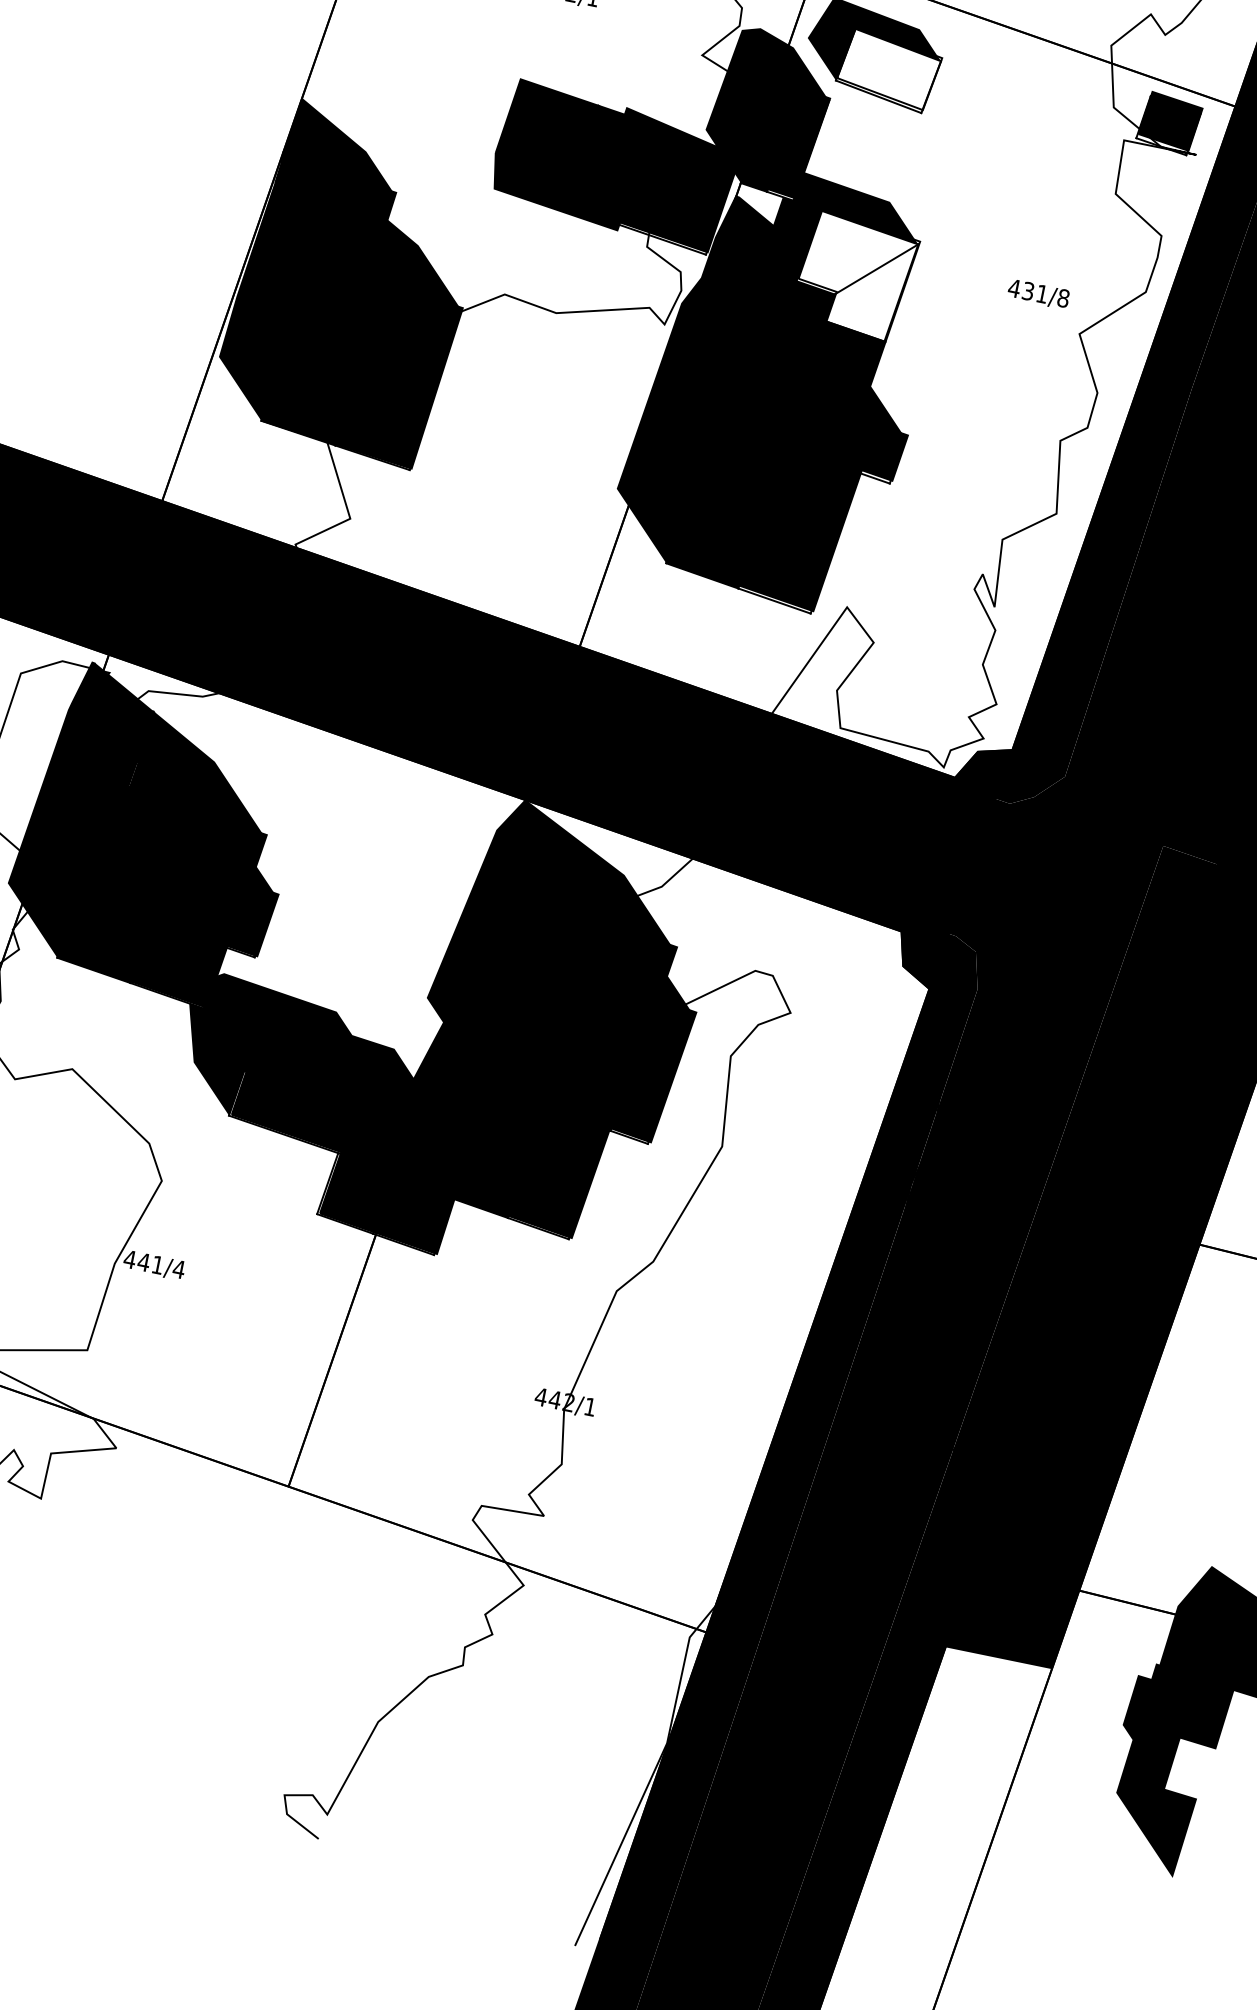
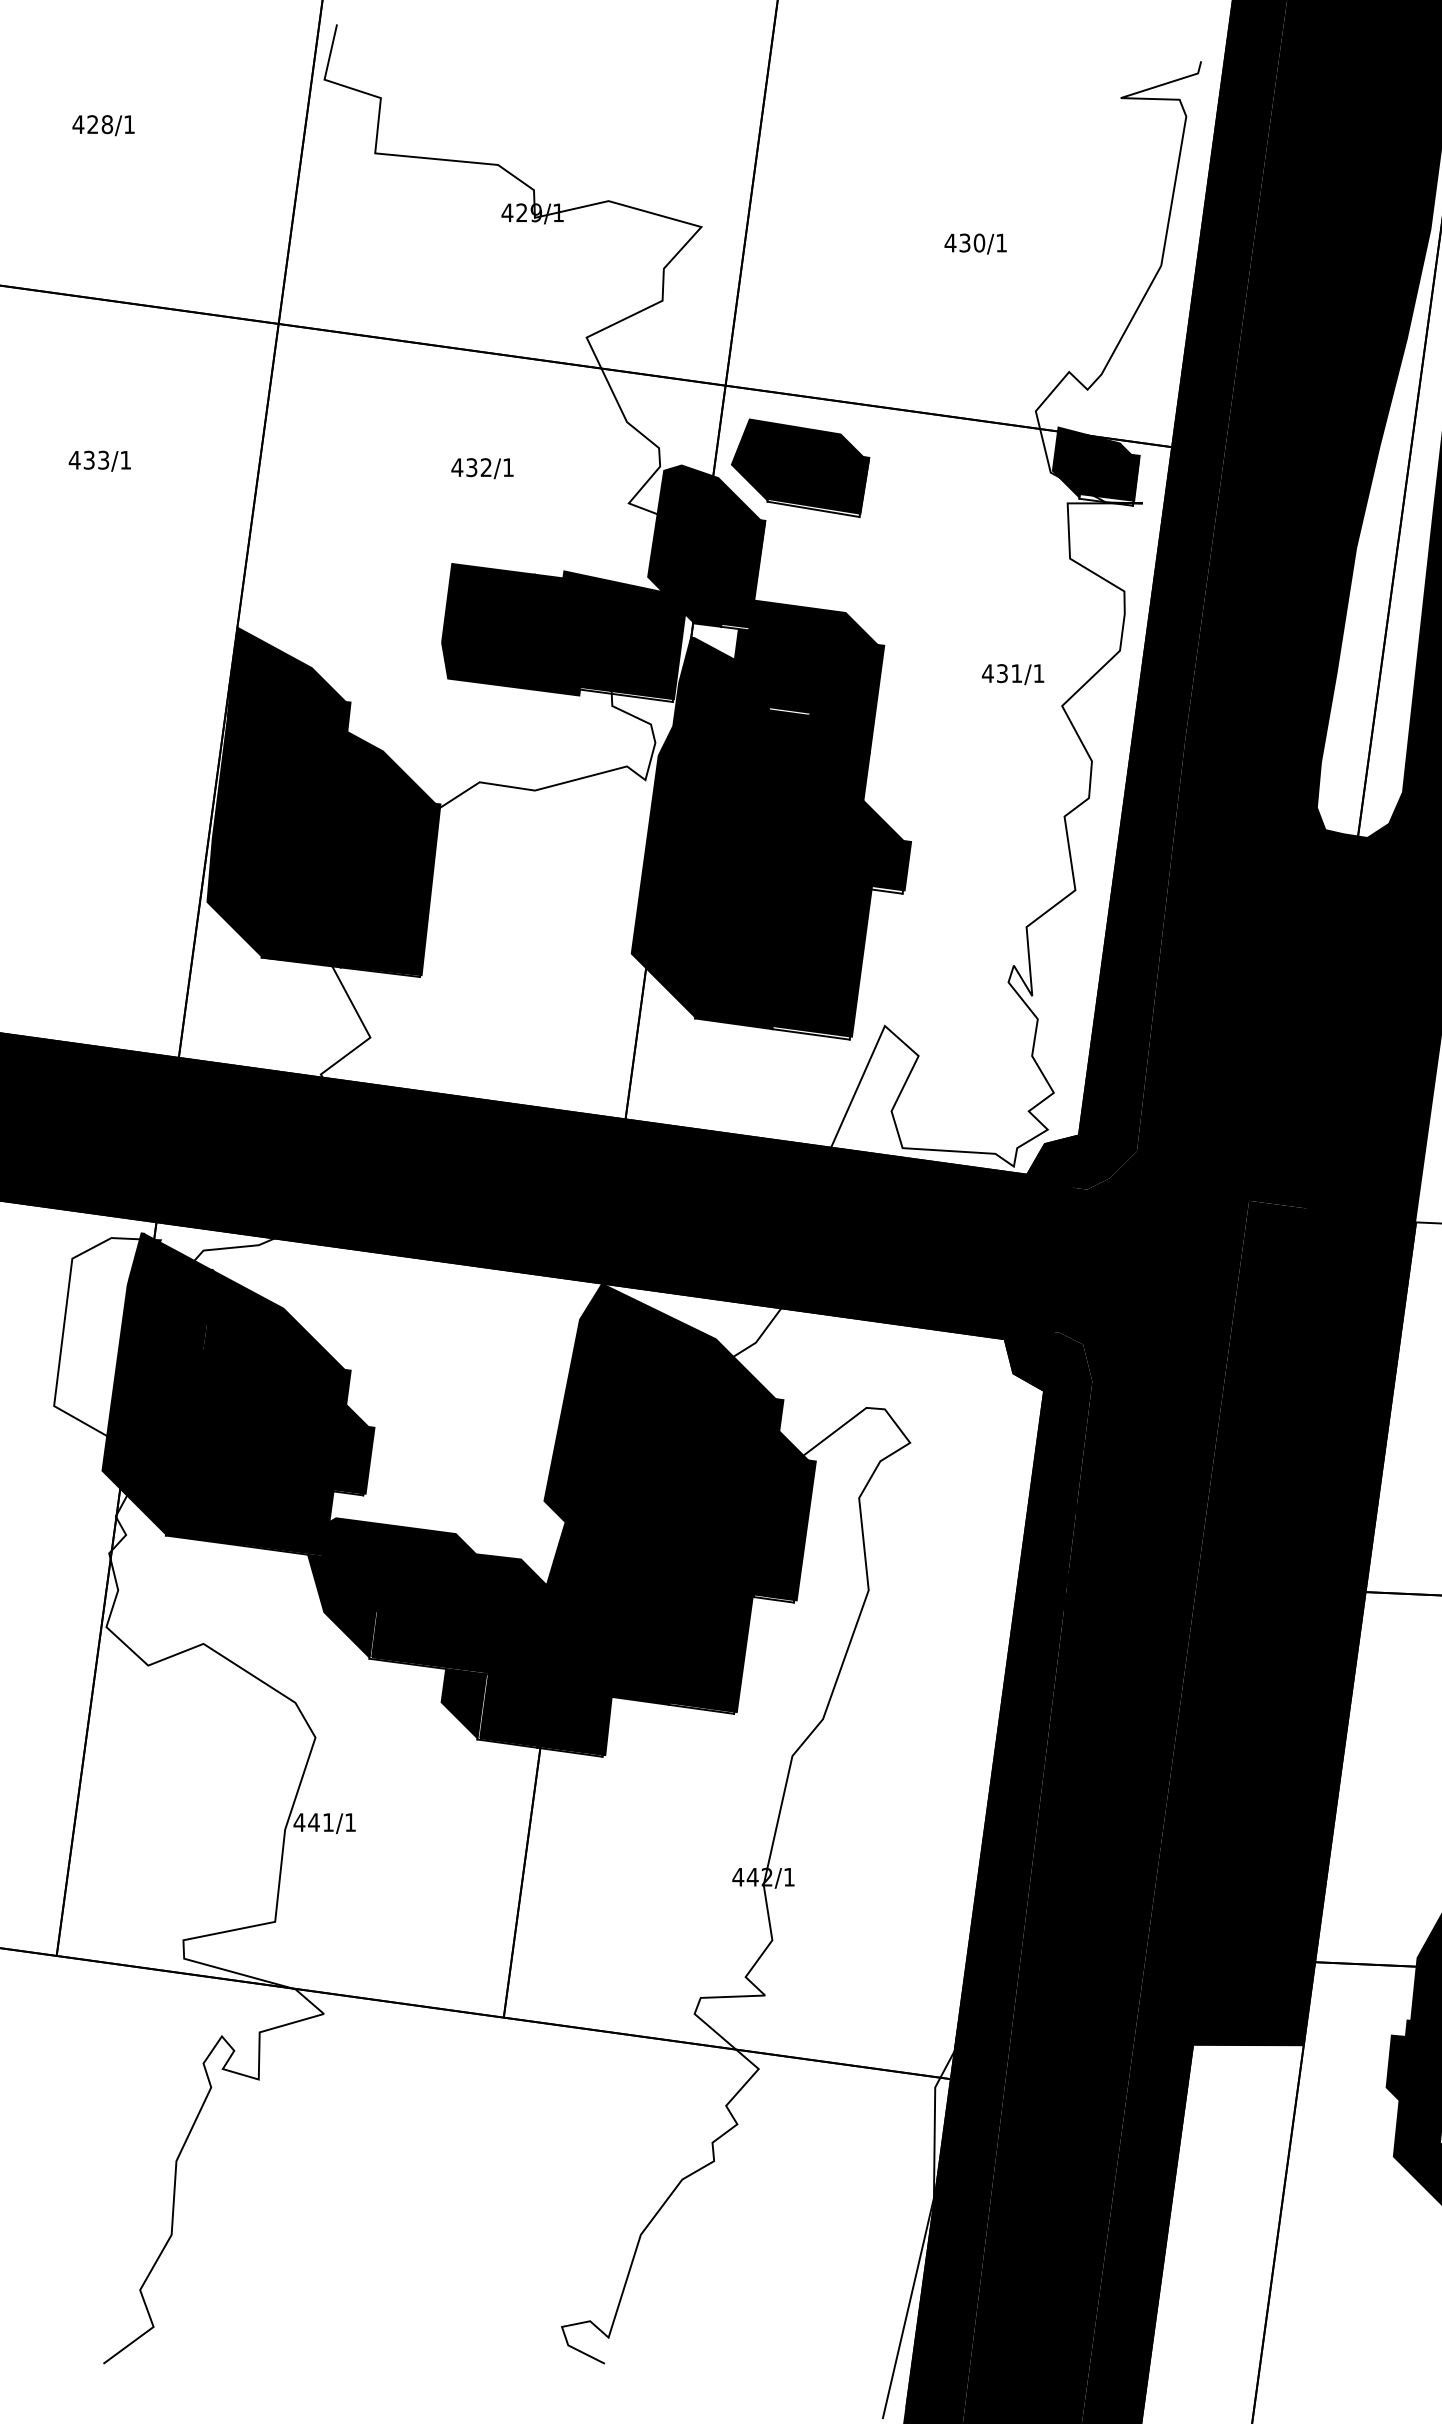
fill: (889, 68) -> (818, 478), added
fill: (1157, 106) -> (1094, 462), added
fill: (856, 275) -> (827, 692), added
text: (1063, 298) -> (1038, 673), 431/8 -> 431/1
fill: (310, 1176) -> (463, 1703), added
text: (179, 1269) -> (350, 1822), 441/4 -> 441/1

